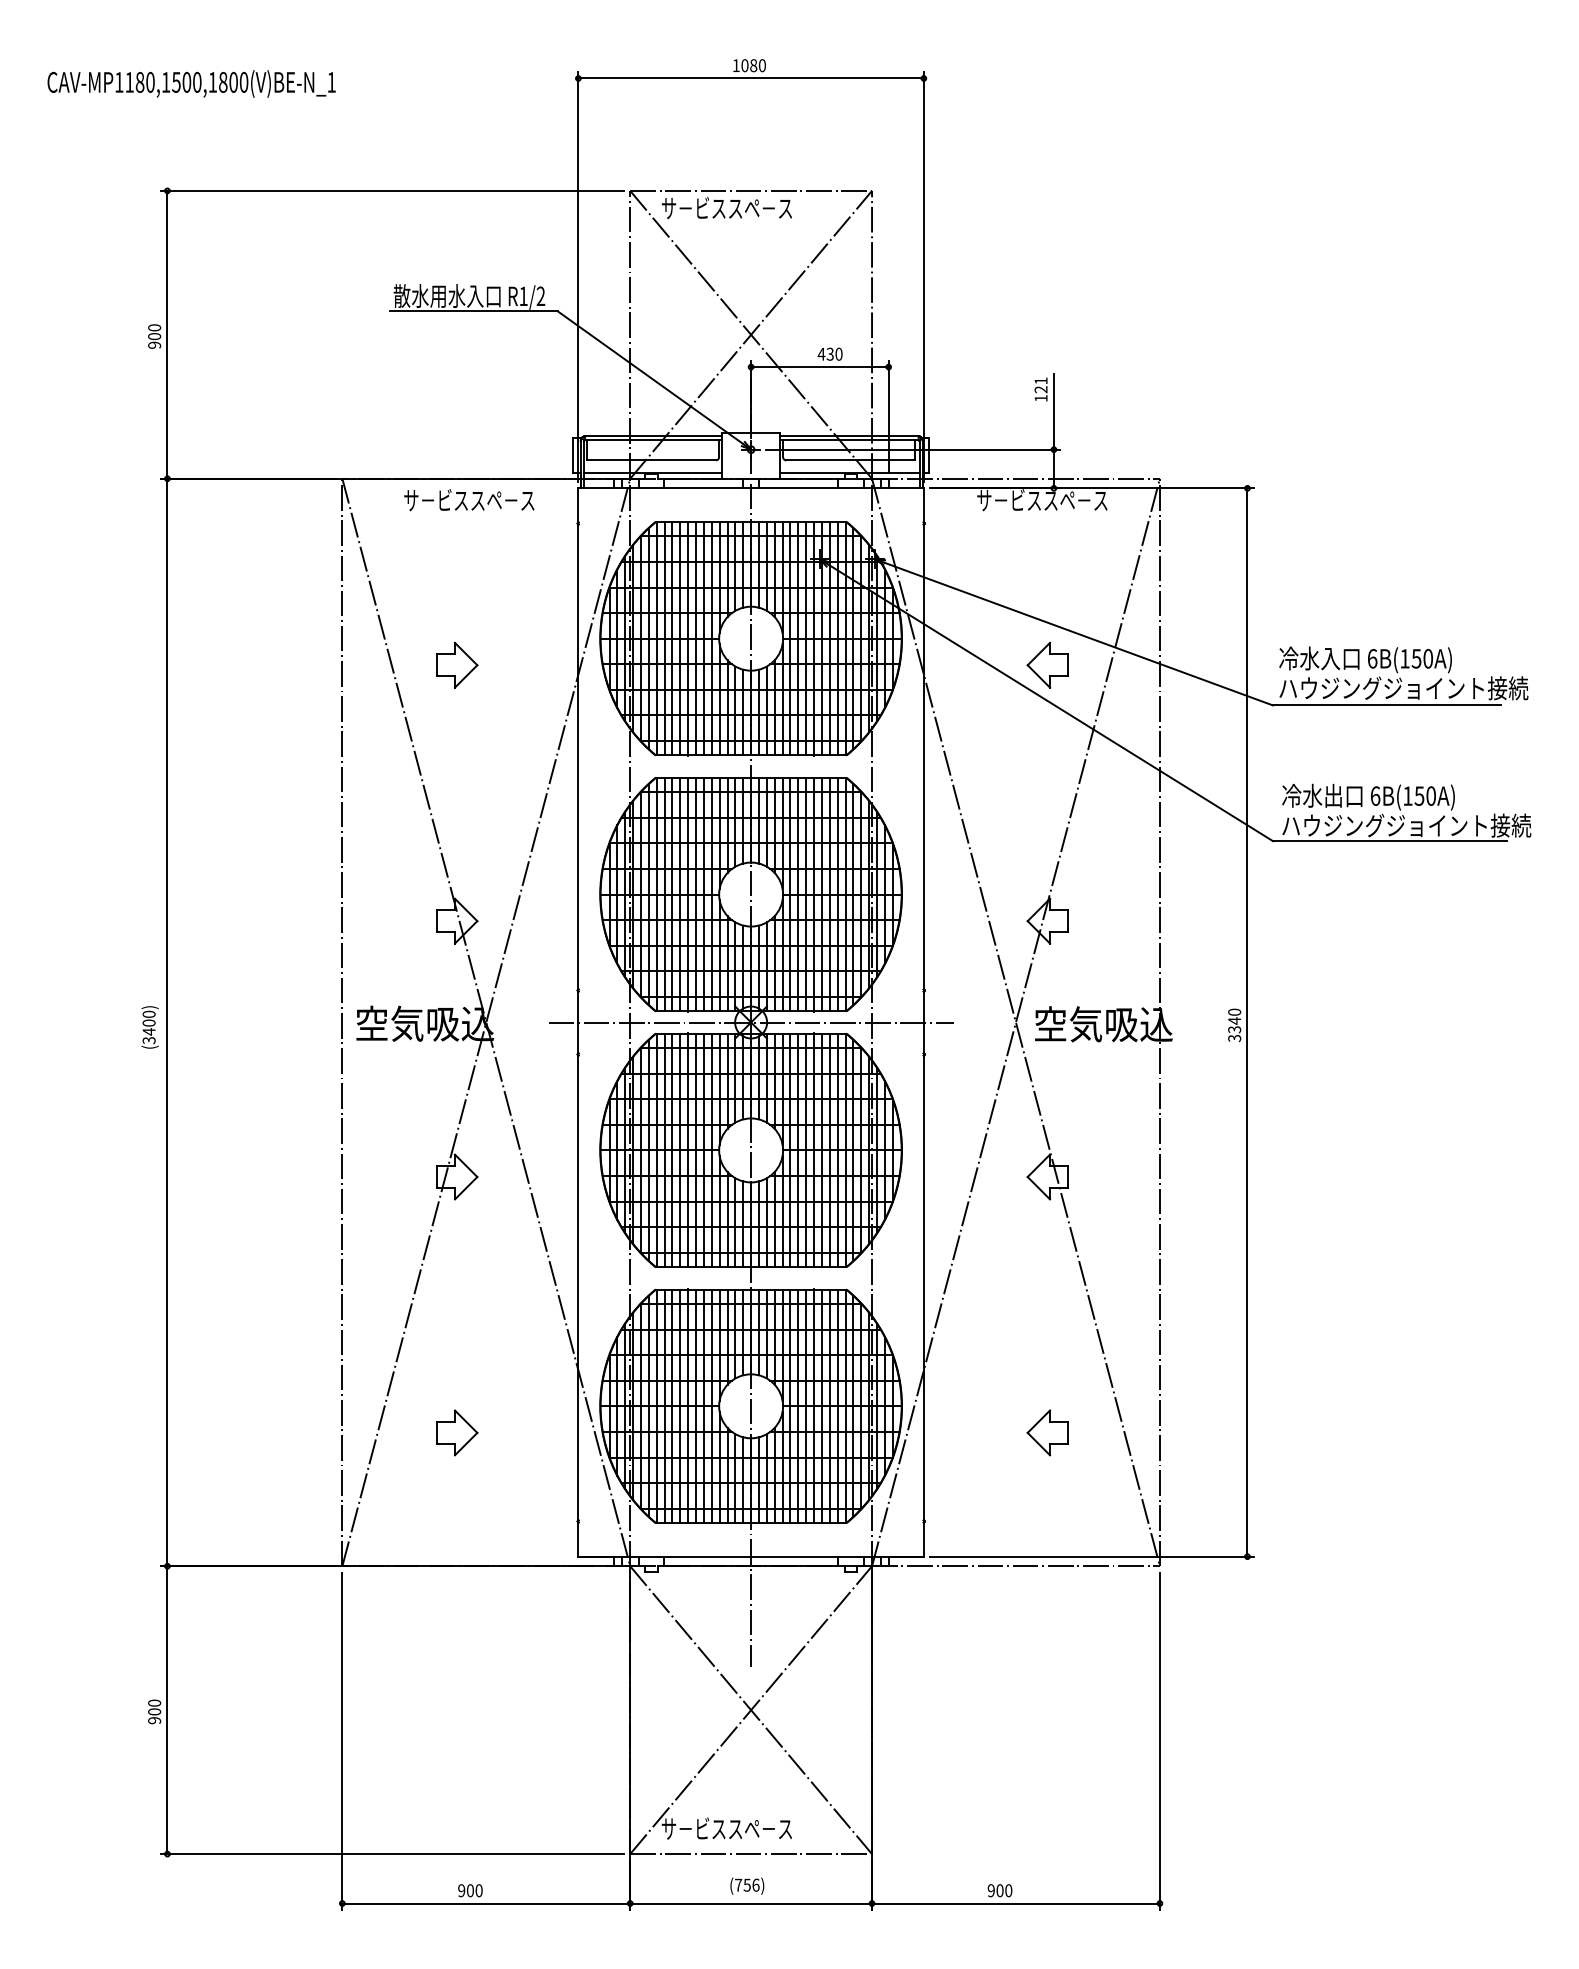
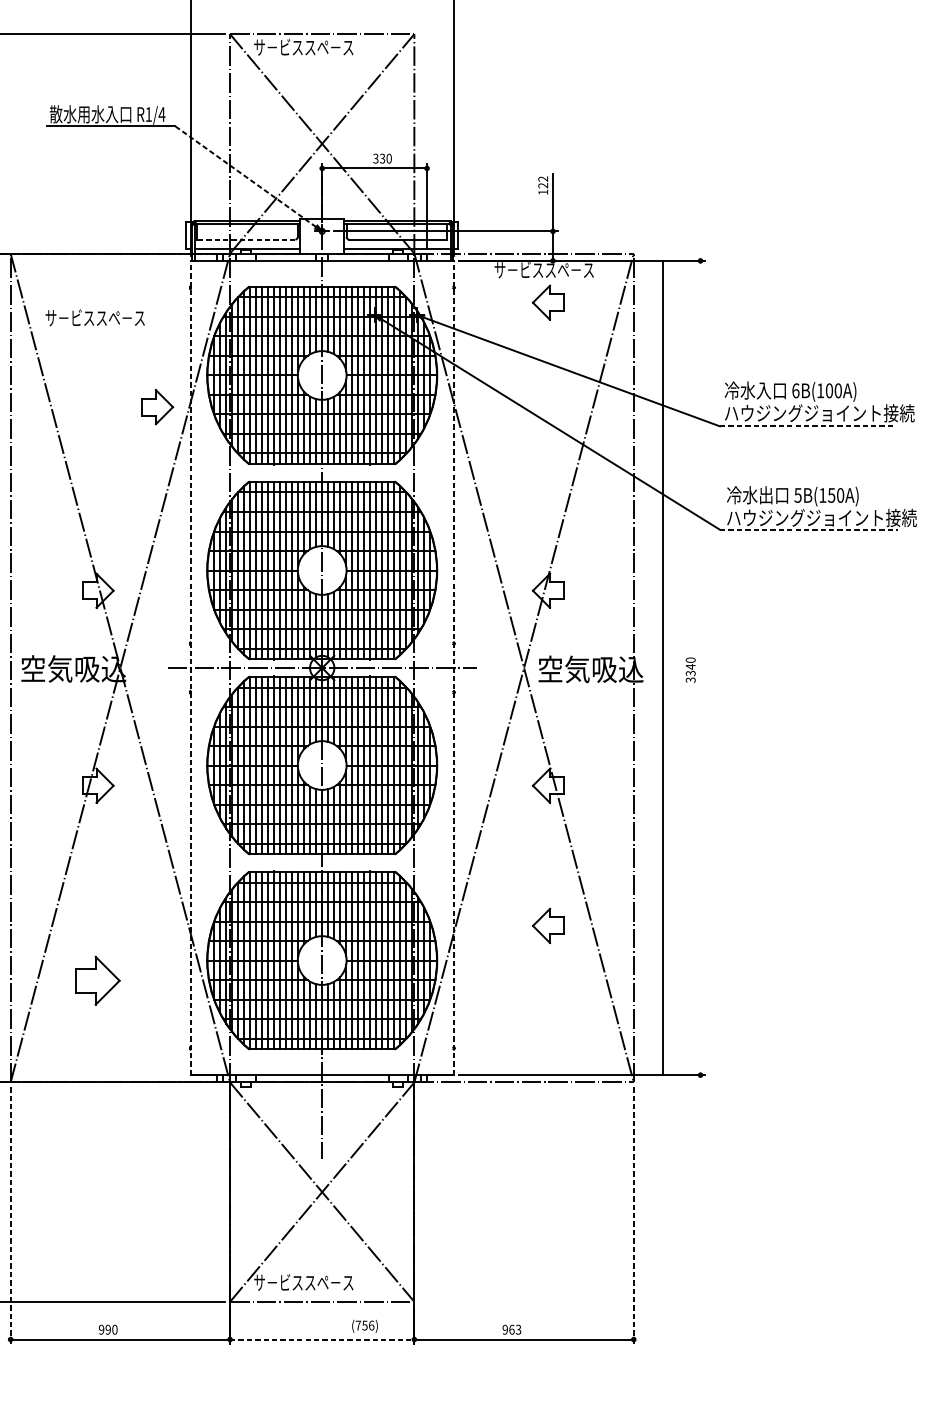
text: (540, 295) -> (161, 113), R1/2 -> R1/4
text: (821, 353) -> (375, 158), 430 -> 330
line: (650, 377) -> (245, 176), solid -> dashed
text: (1040, 380) -> (542, 178), 121 -> 122
line: (651, 460) -> (246, 239), solid -> dashed
text: (469, 500) -> (95, 318), moved
text: (1416, 658) -> (829, 390), 6B(150A) -> 6B(100A)
part: (1047, 664) -> (548, 302), moved
part: (457, 665) -> (157, 407), moved
line: (1387, 705) -> (807, 426), solid -> dashed
text: (1375, 795) -> (798, 494), 6B(150A) -> 5B(150A)
line: (1389, 841) -> (808, 530), solid -> dashed
line: (578, 1022) -> (190, 668), solid -> dashed
line: (923, 1022) -> (453, 668), solid -> dashed
line: (1247, 1022) -> (663, 668), moved
part: (457, 1432) -> (98, 980), size x1.4
part: (1047, 1432) -> (548, 925), moved
line: (342, 1741) -> (10, 1216), solid -> dashed
line: (1159, 1741) -> (633, 1216), solid -> dashed
text: (747, 1885) -> (365, 1325), moved
text: (469, 1890) -> (107, 1329), 900 -> 990
text: (1004, 1890) -> (515, 1329), 900 -> 963
line: (751, 1903) -> (322, 1339), solid -> dashed

